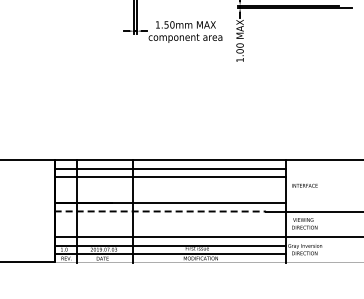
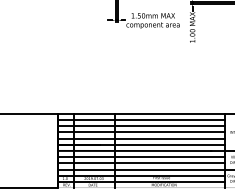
line: (169, 185) -> (141, 132), added
line: (169, 194) -> (141, 138), added
line: (160, 211) -> (134, 150), dashed -> solid
line: (169, 220) -> (141, 157), added
line: (169, 228) -> (141, 163), added

